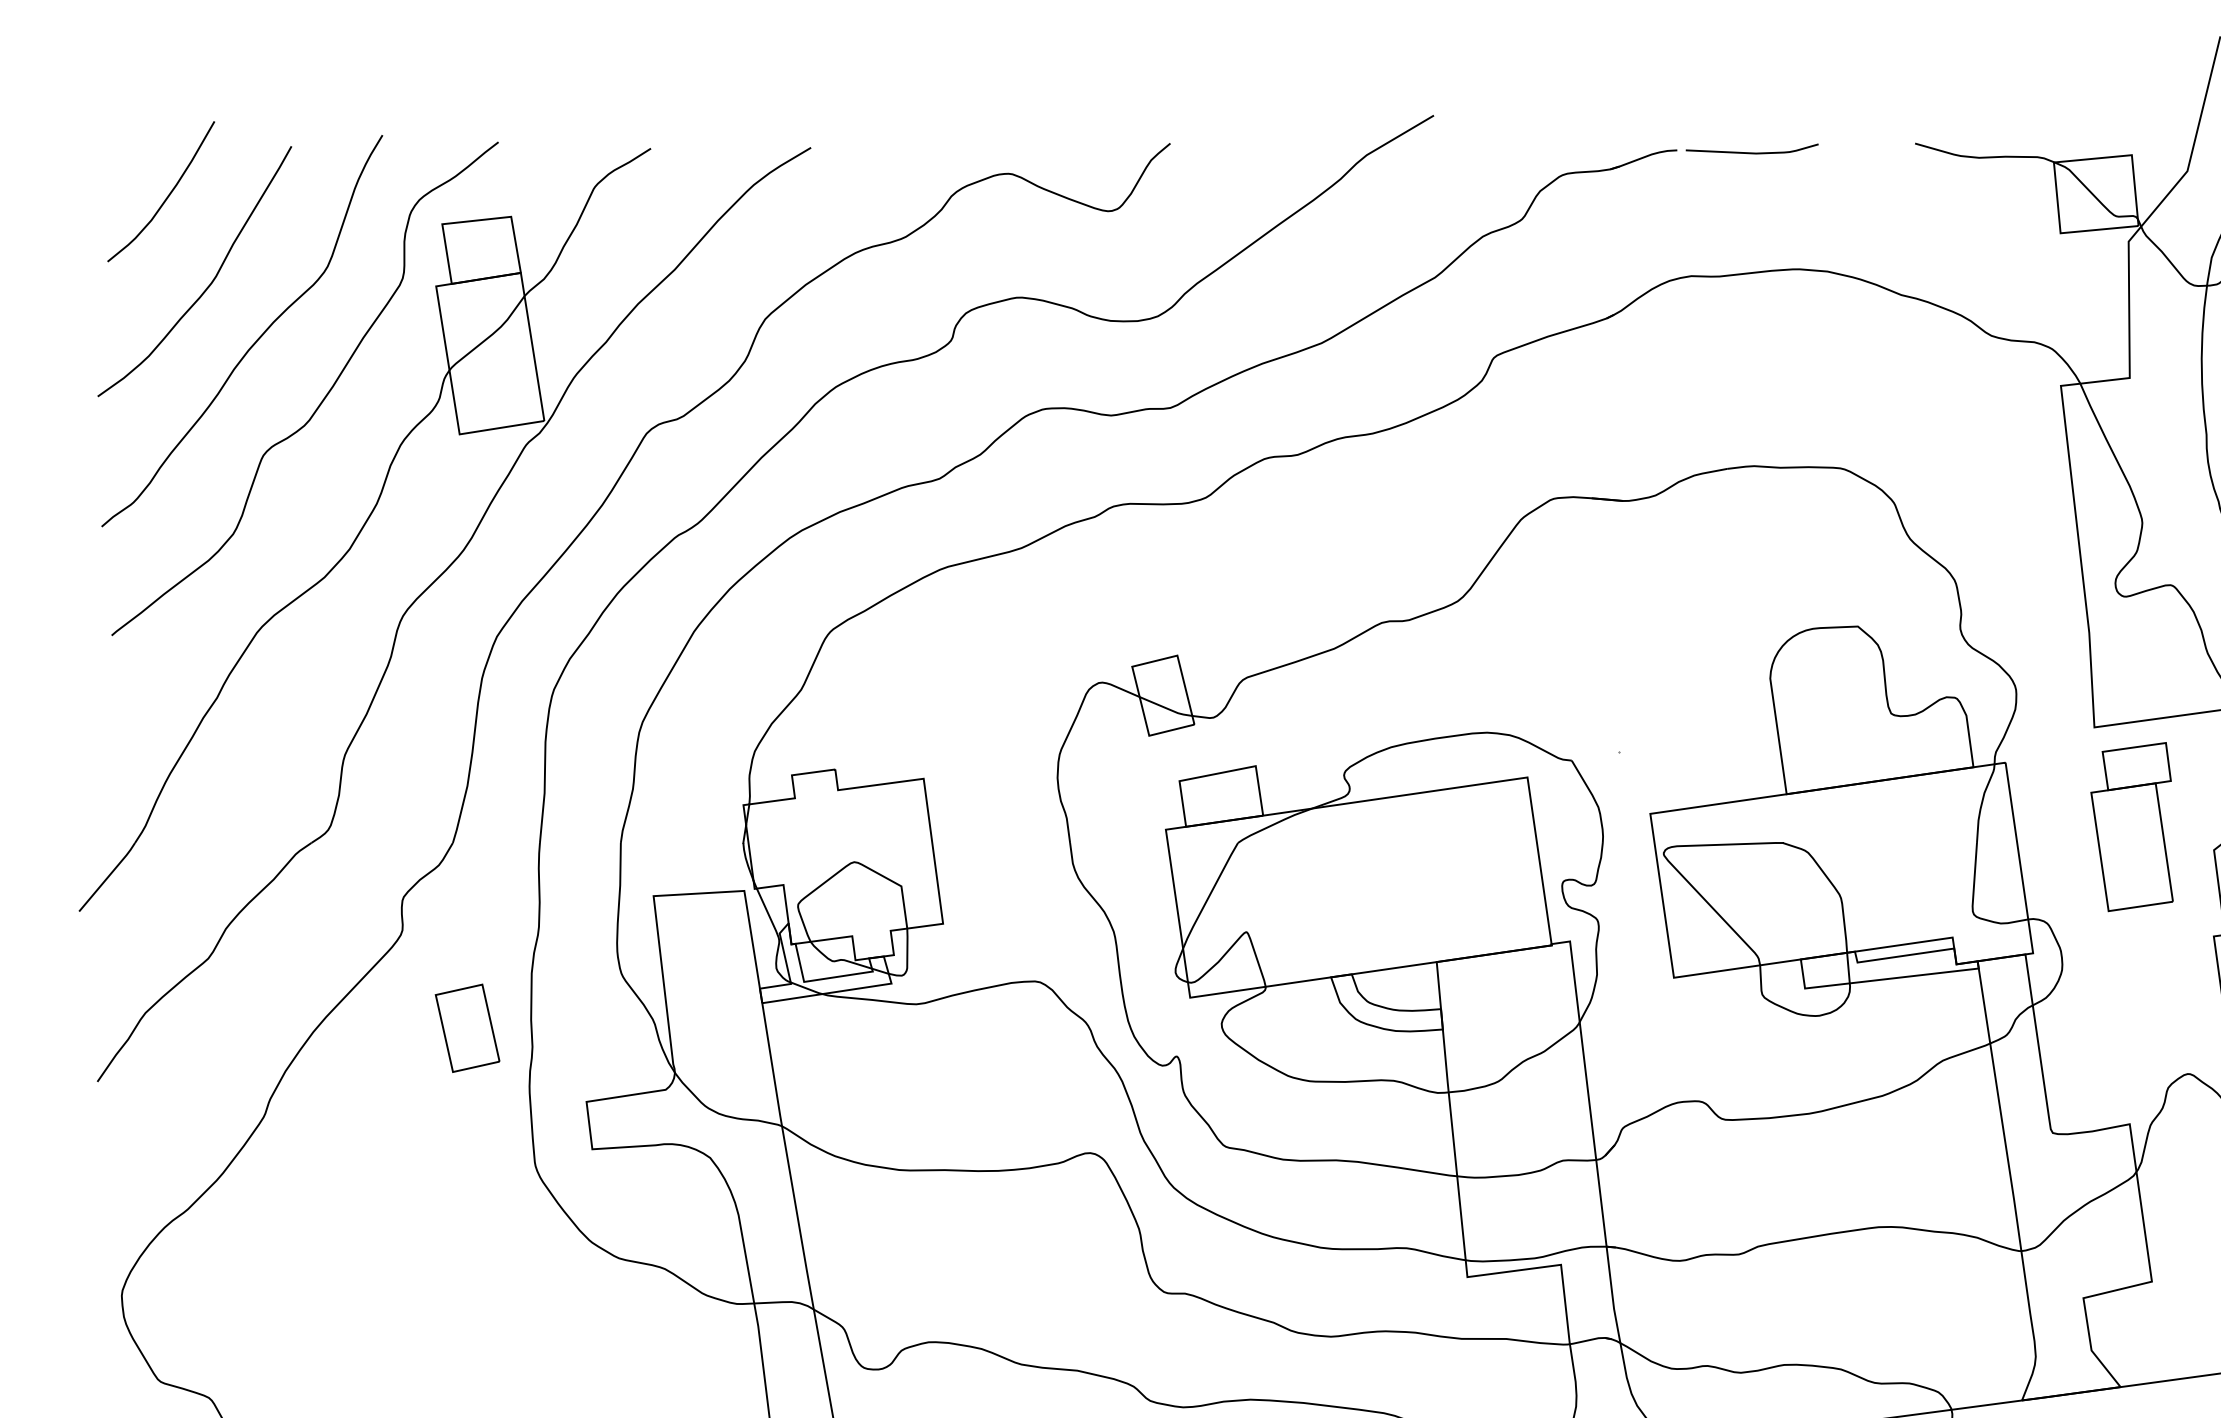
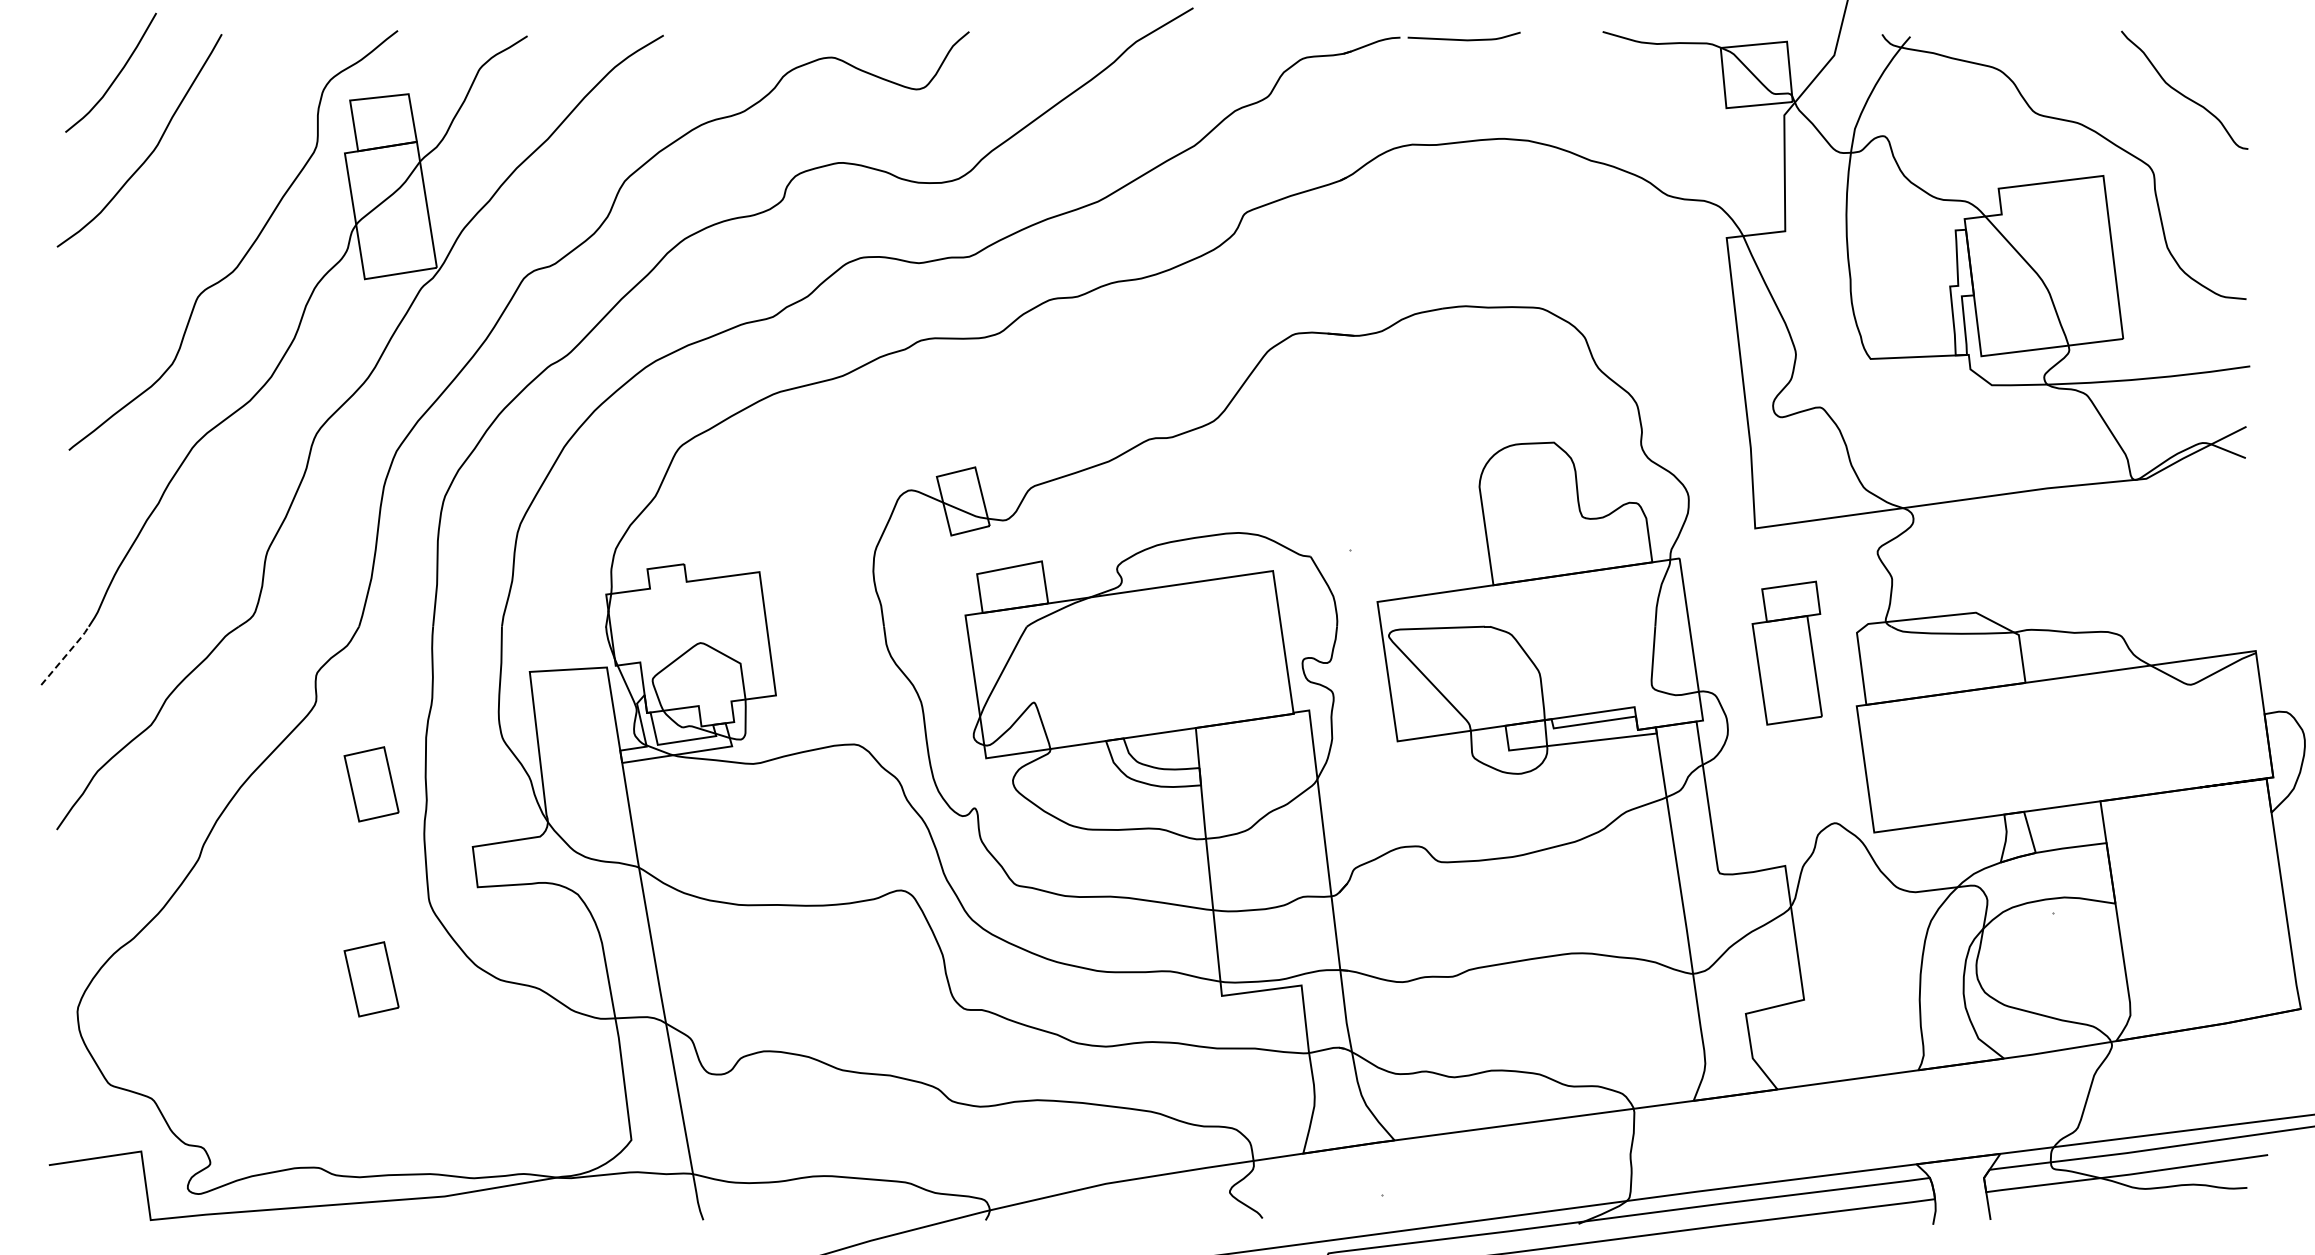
curve: (253, 342) -> (189, 201), removed
part: (2131, 826) -> (1786, 652), moved
line: (108, 875) -> (66, 654), solid -> dashed
part: (467, 1257) -> (371, 979), added

